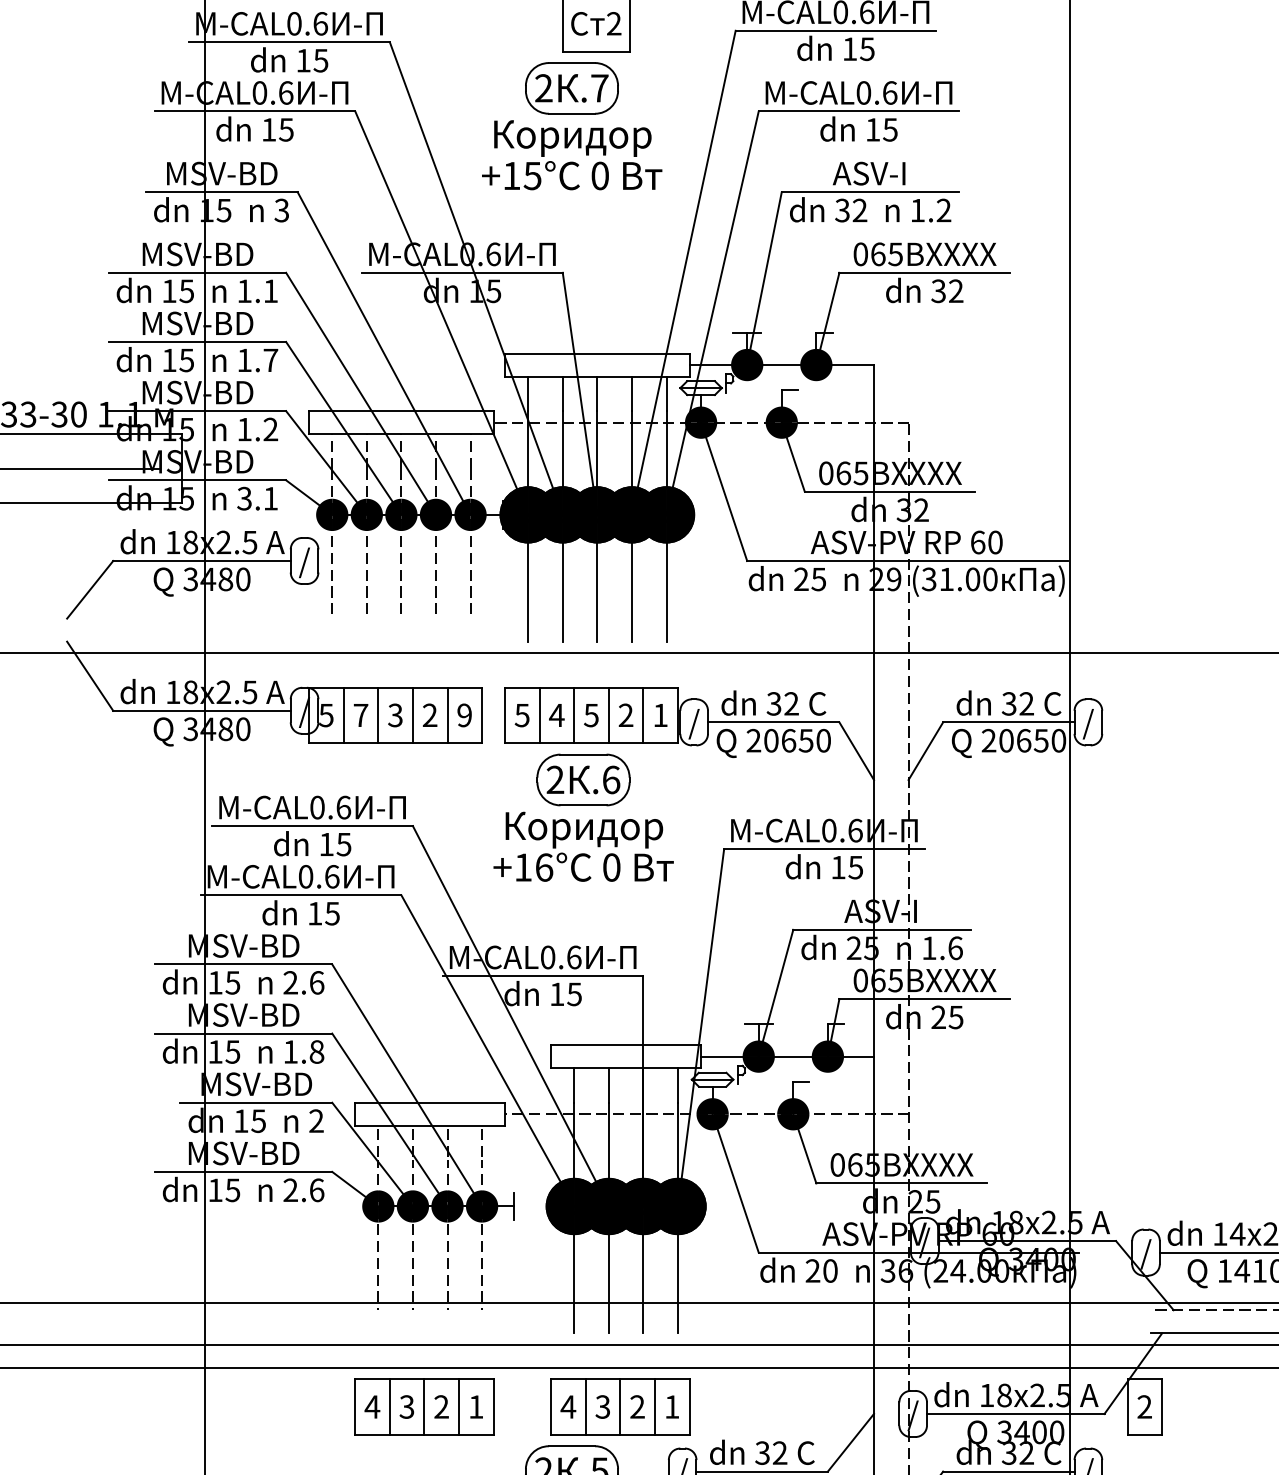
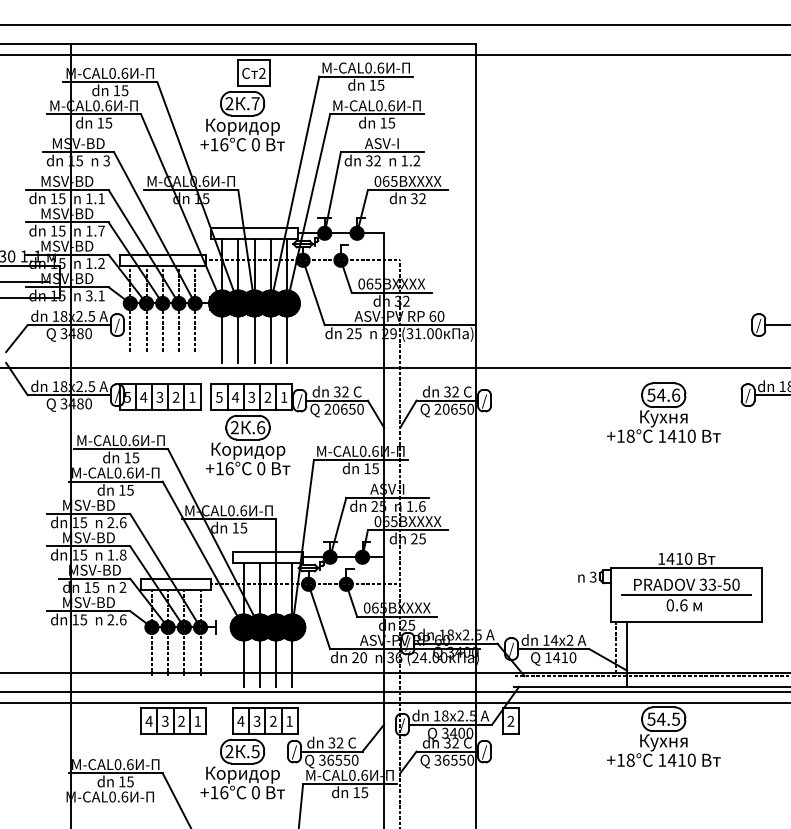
text: (533, 175) -> (224, 144), +15°C -> +16°C
text: (464, 713) -> (192, 396), 9 -> 1
text: (590, 713) -> (251, 396), 5 -> 3
text: (360, 715) -> (143, 397), 7 -> 4

